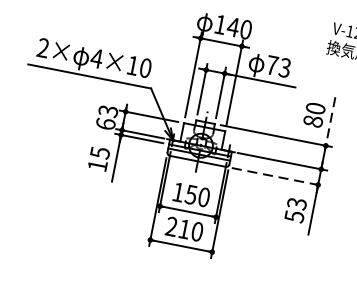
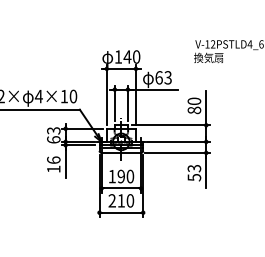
text: (271, 64) -> (158, 77), 73 -> 63
line: (330, 122) -> (206, 108), dashed -> solid
text: (99, 151) -> (53, 159), 15 -> 16
line: (277, 176) -> (177, 152), dashed -> solid
text: (190, 194) -> (120, 176), 150 -> 190

